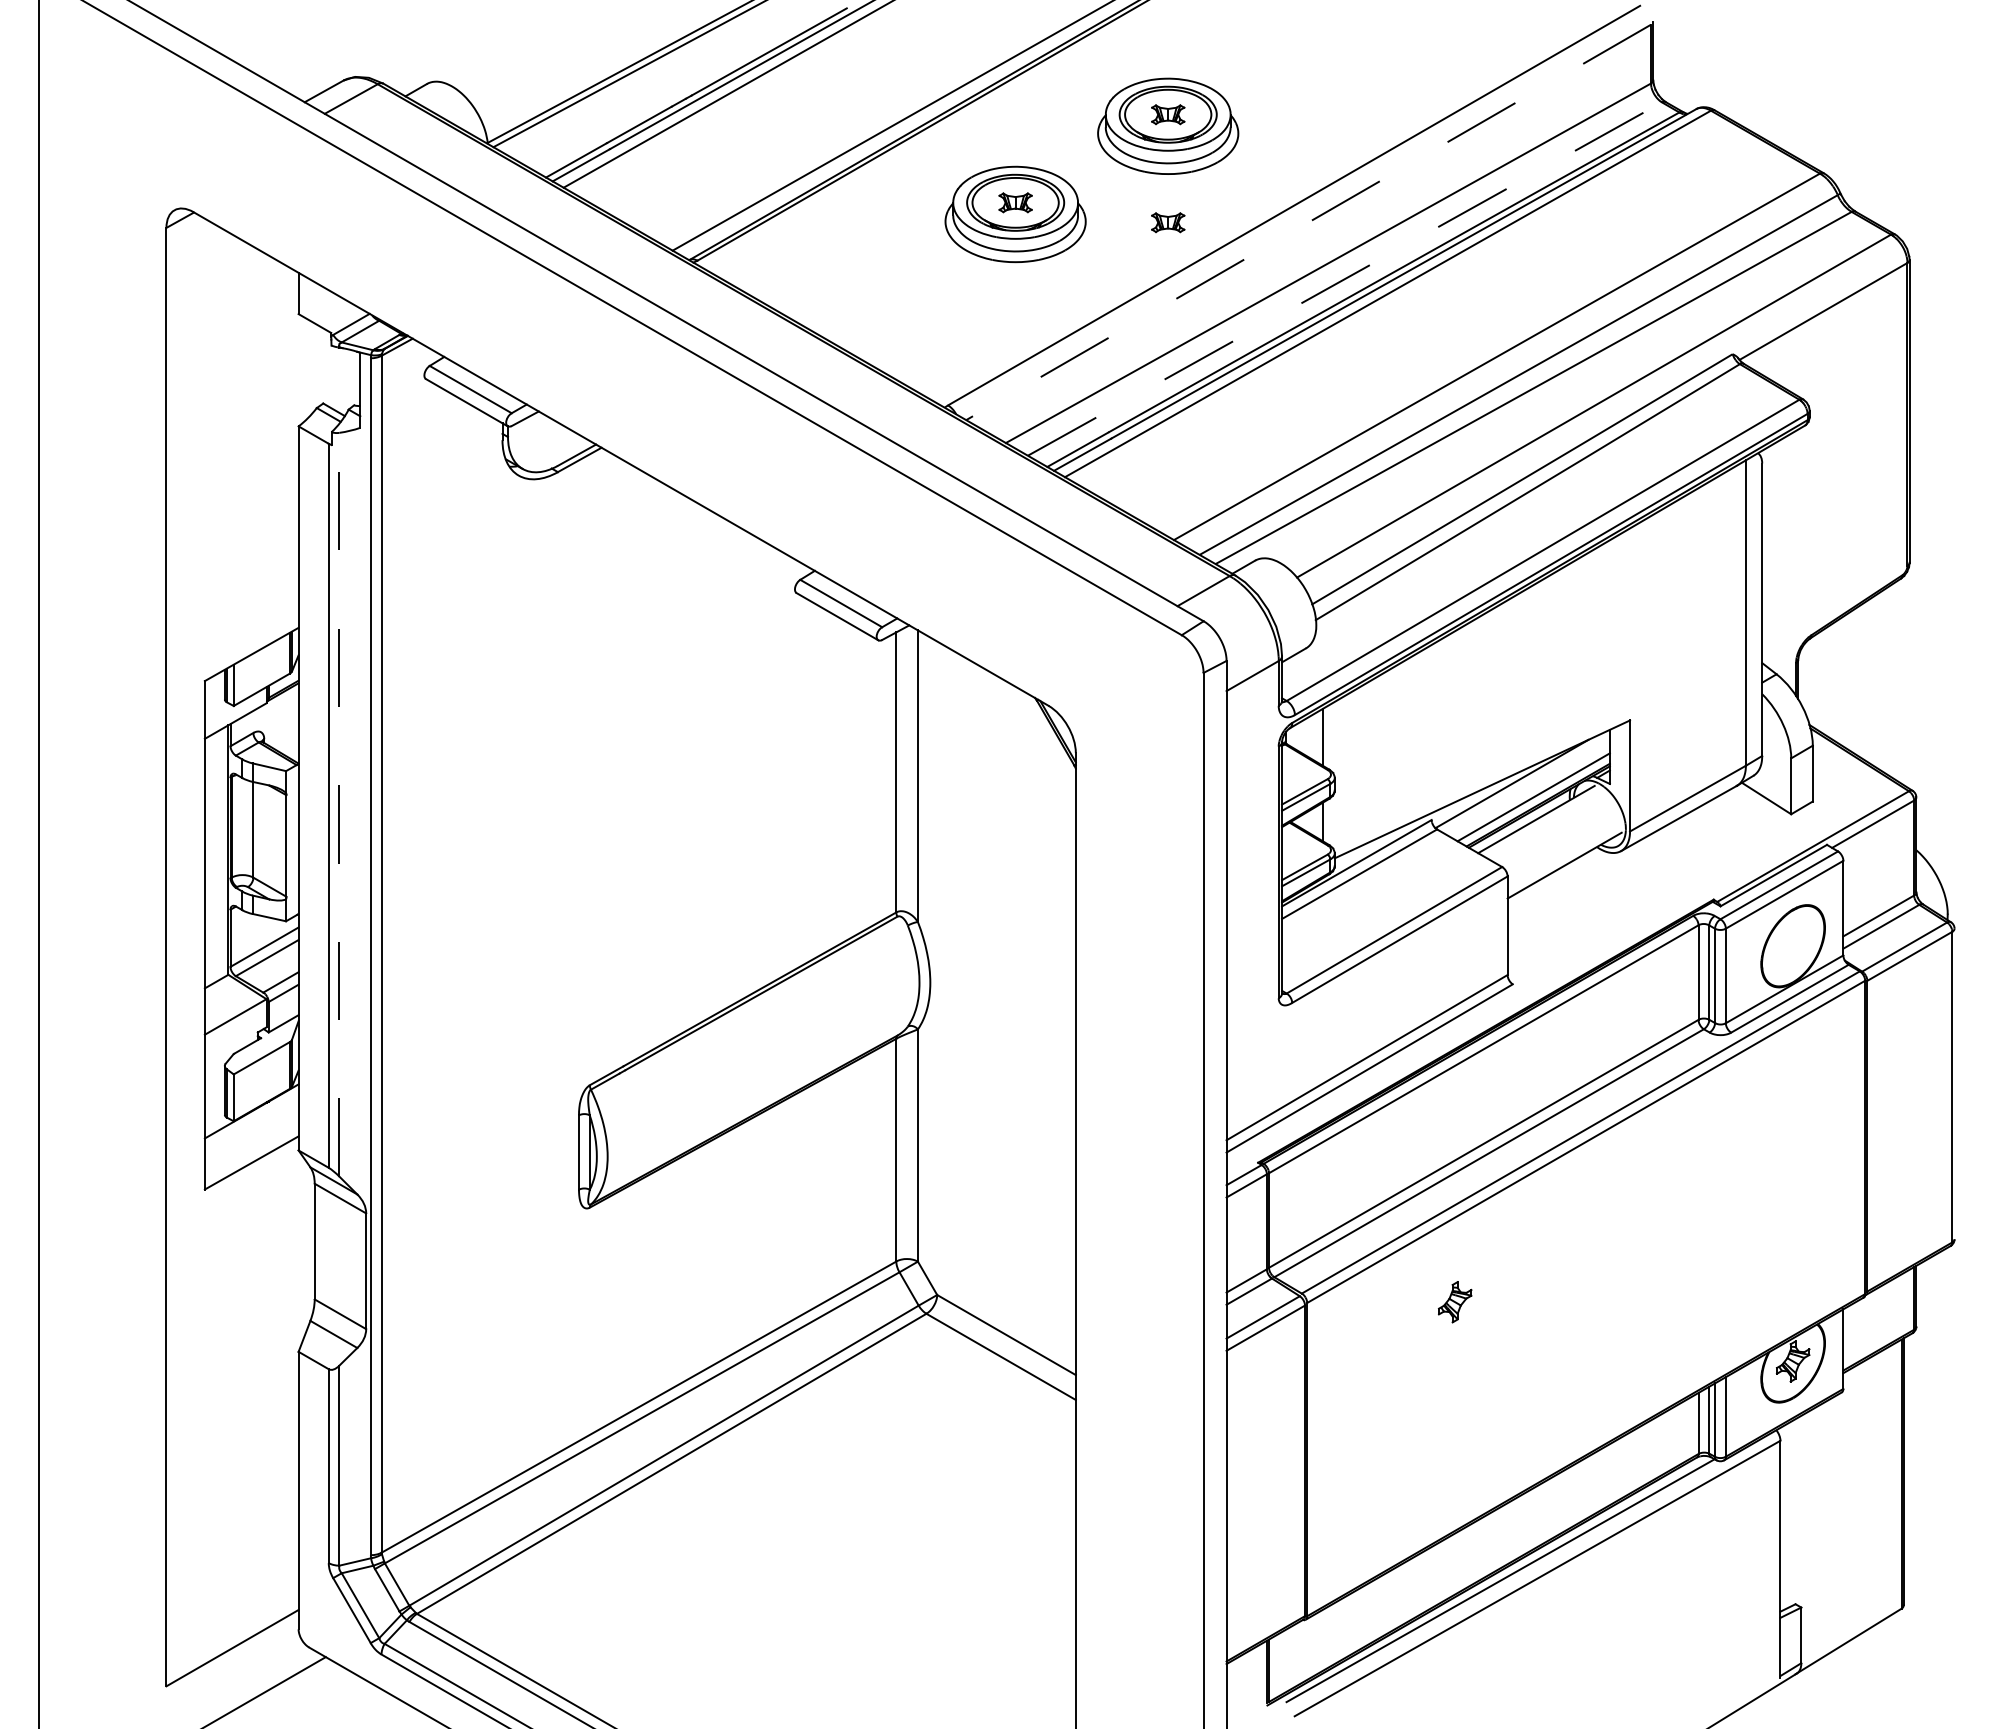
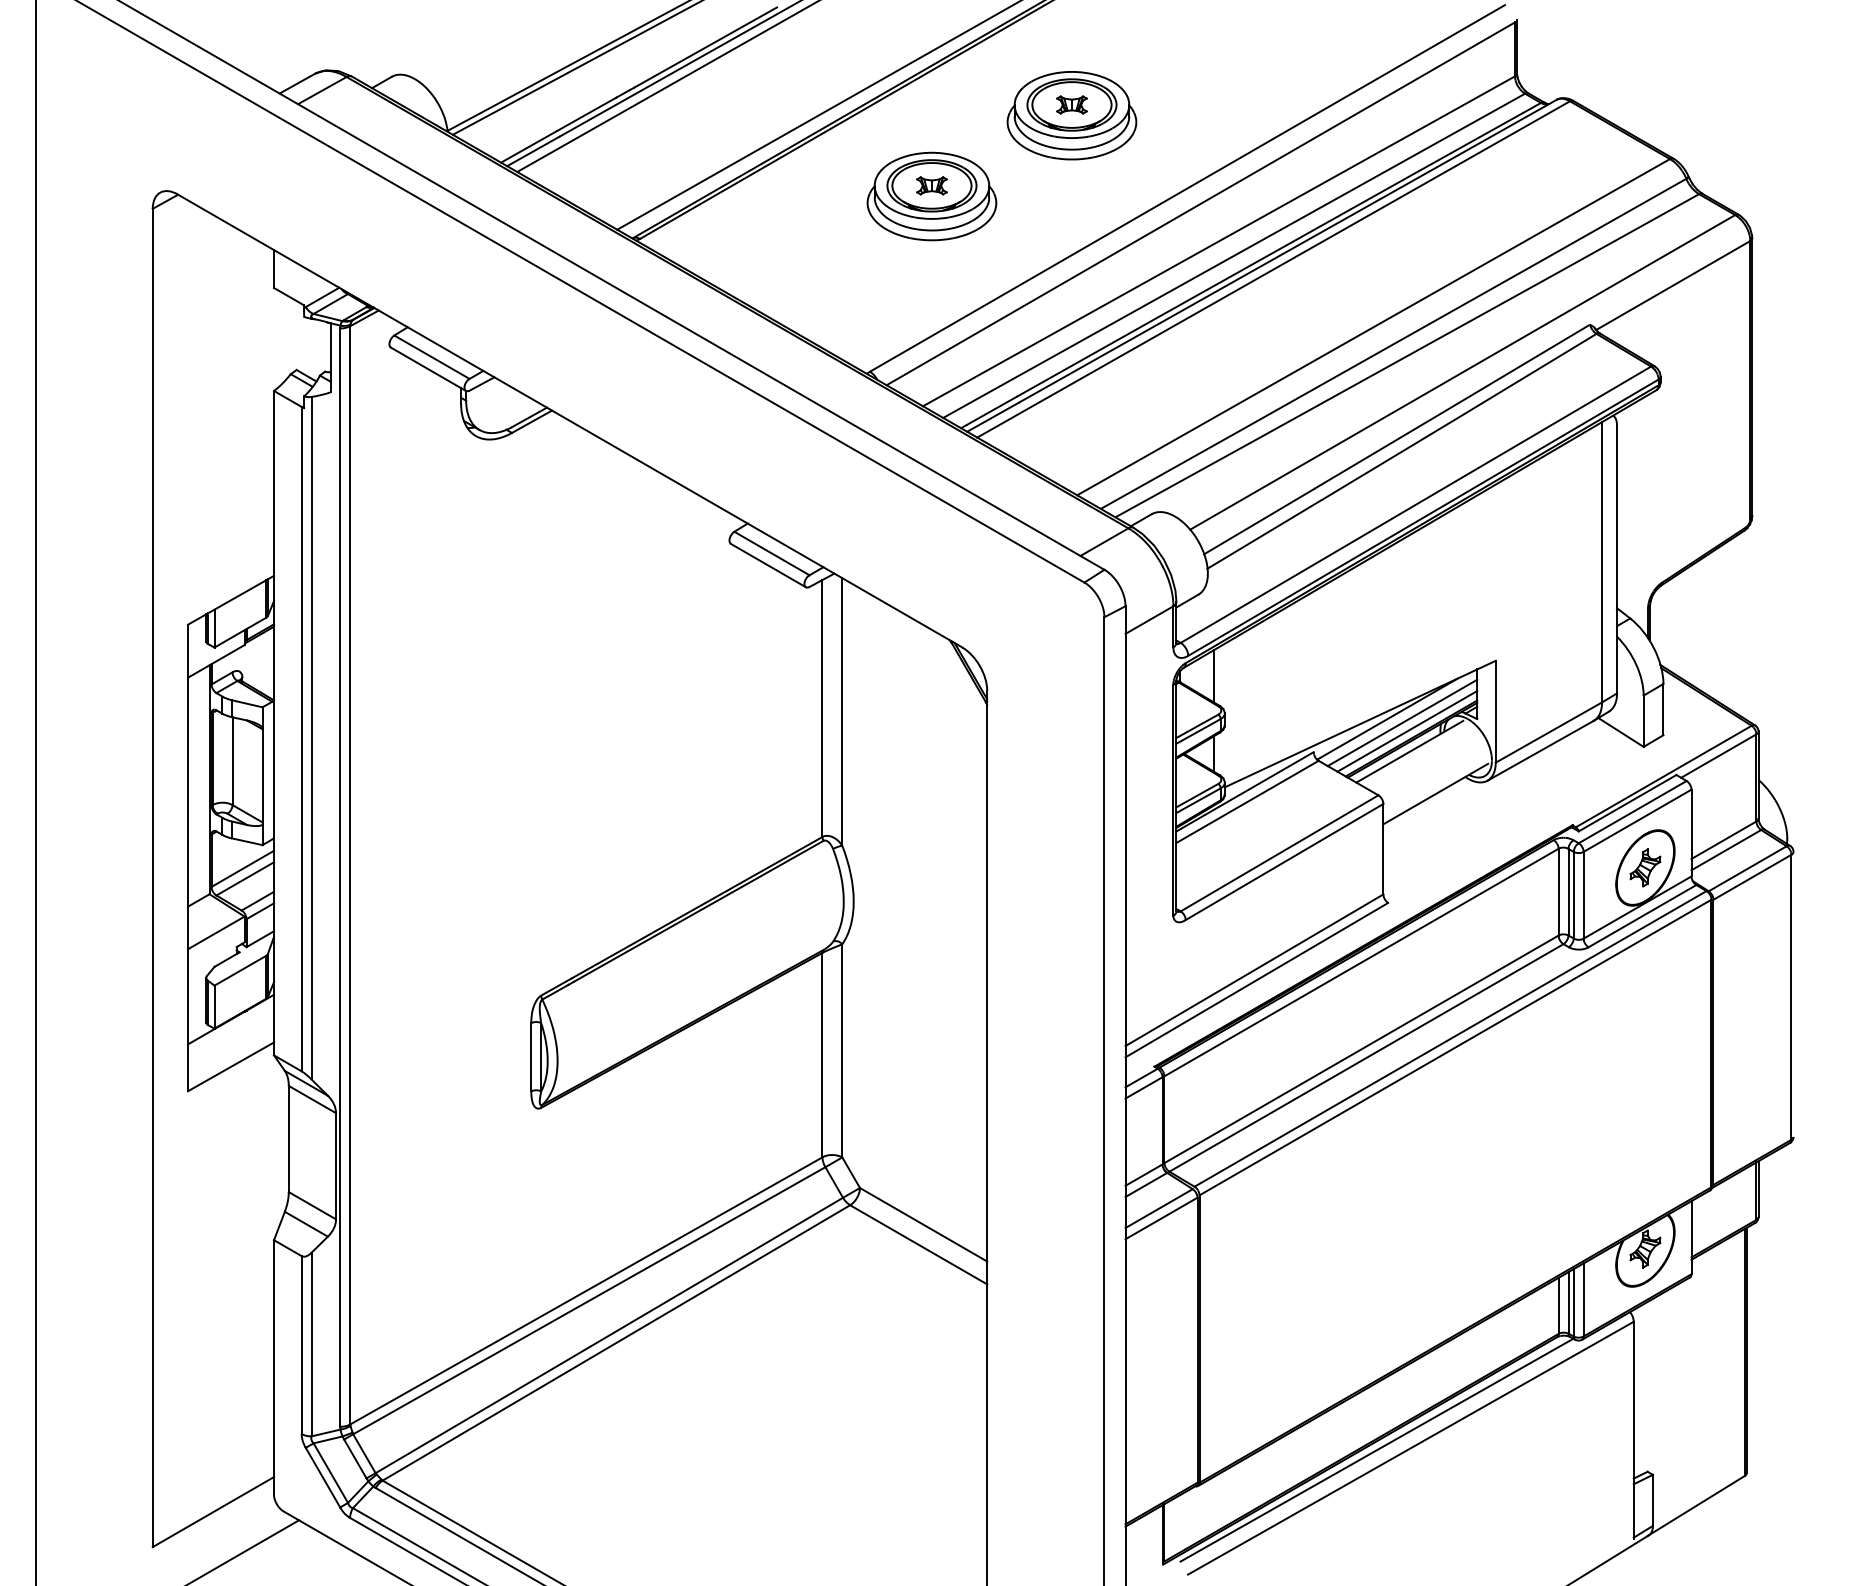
part: (1168, 222) -> (1072, 203), removed
line: (1308, 222) -> (1200, 203), dashed -> solid
line: (1344, 279) -> (1233, 256), dashed -> solid
line: (1527, 788) -> (1401, 723), added
line: (339, 804) -> (311, 737), dashed -> solid
part: (1455, 1302) -> (1645, 868), moved

